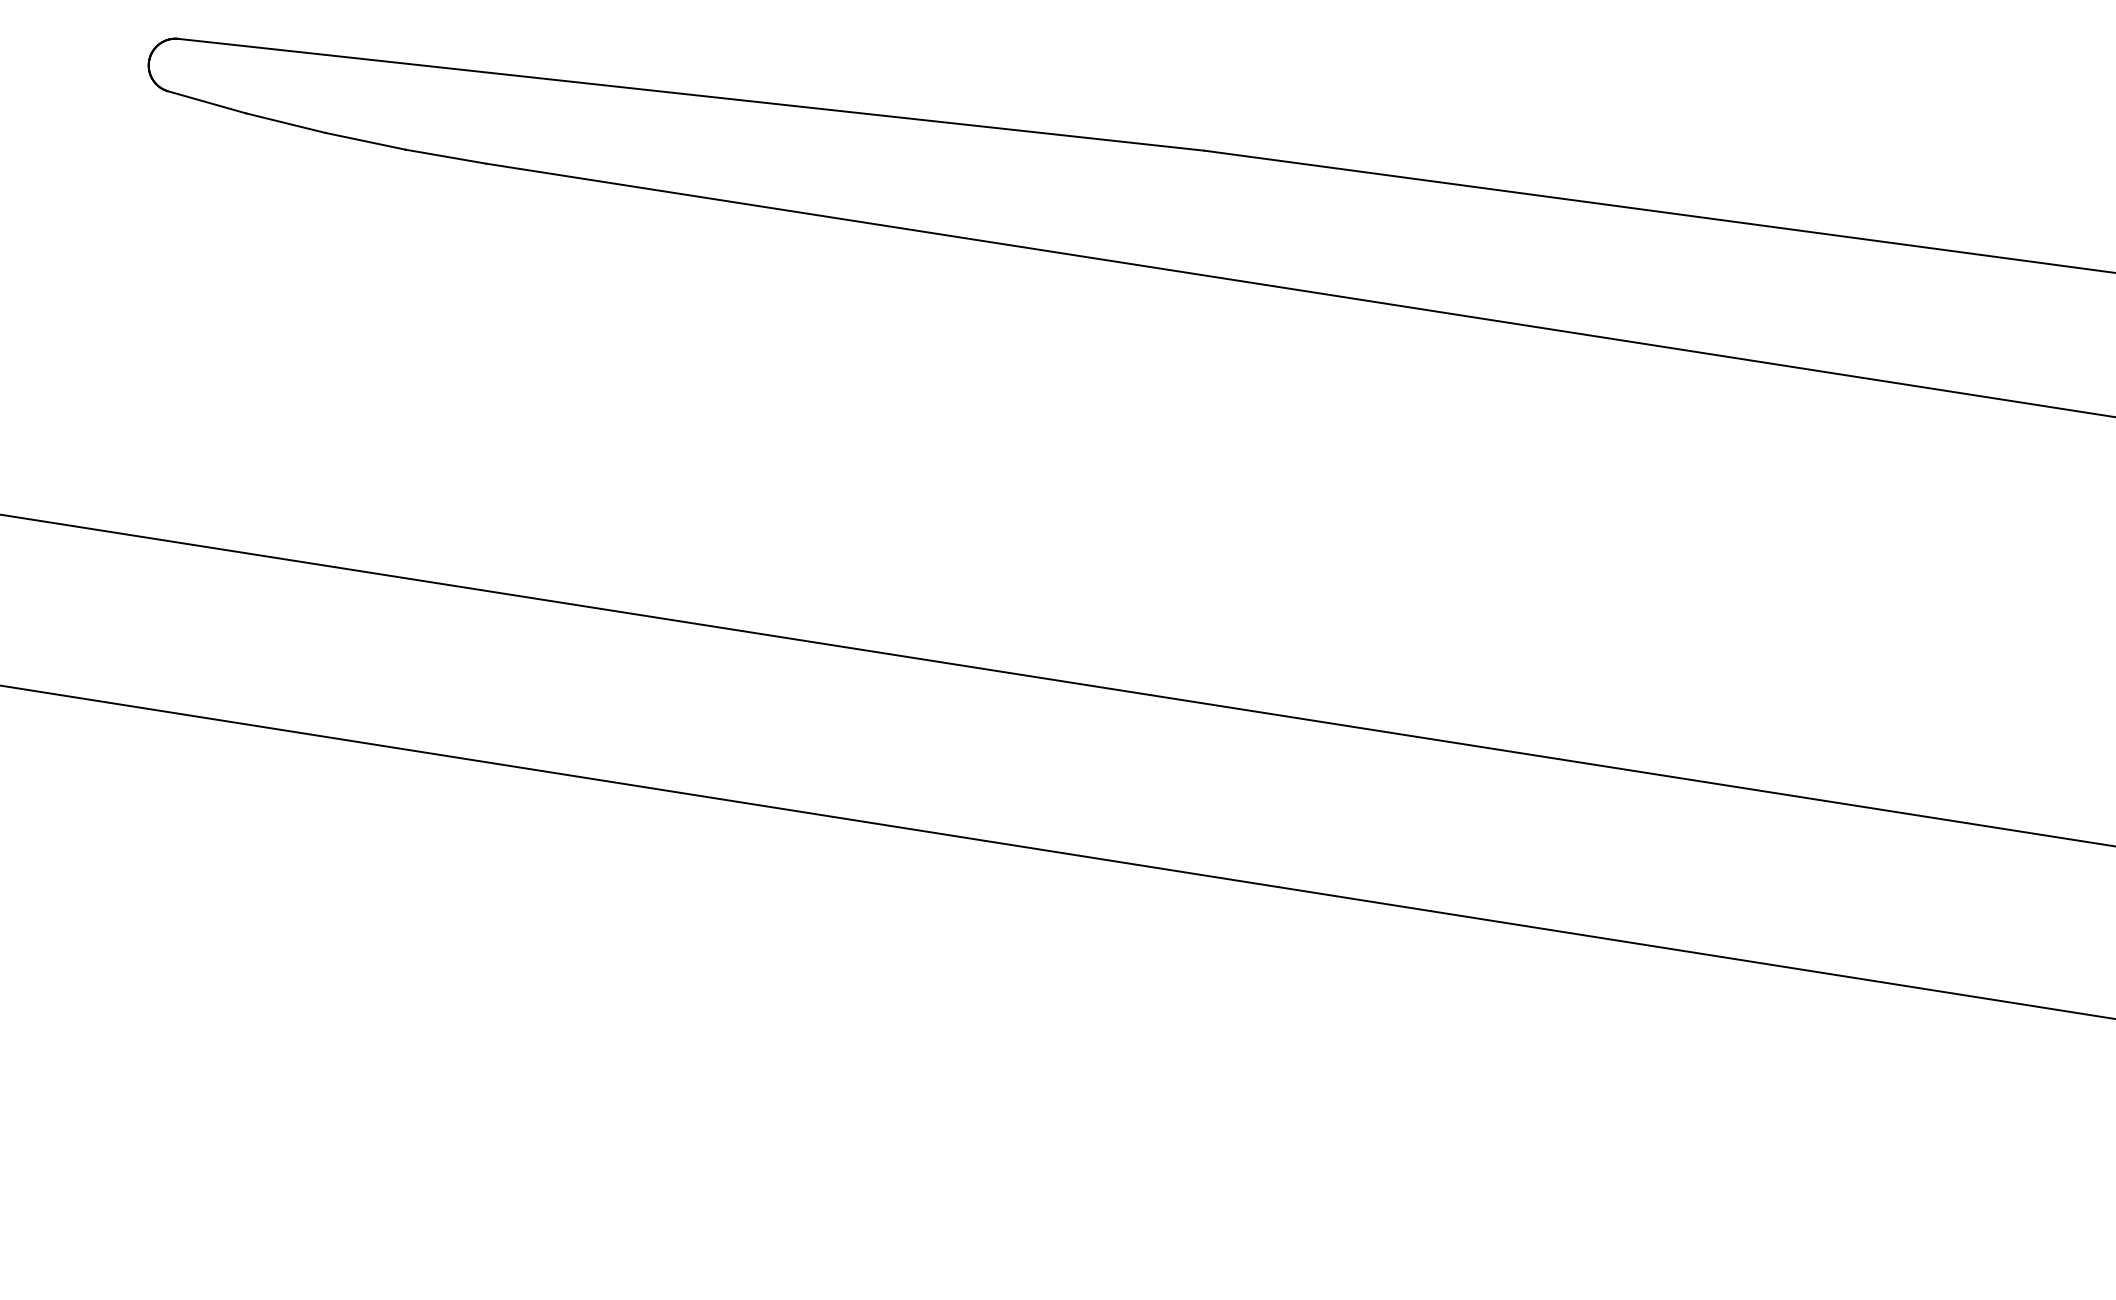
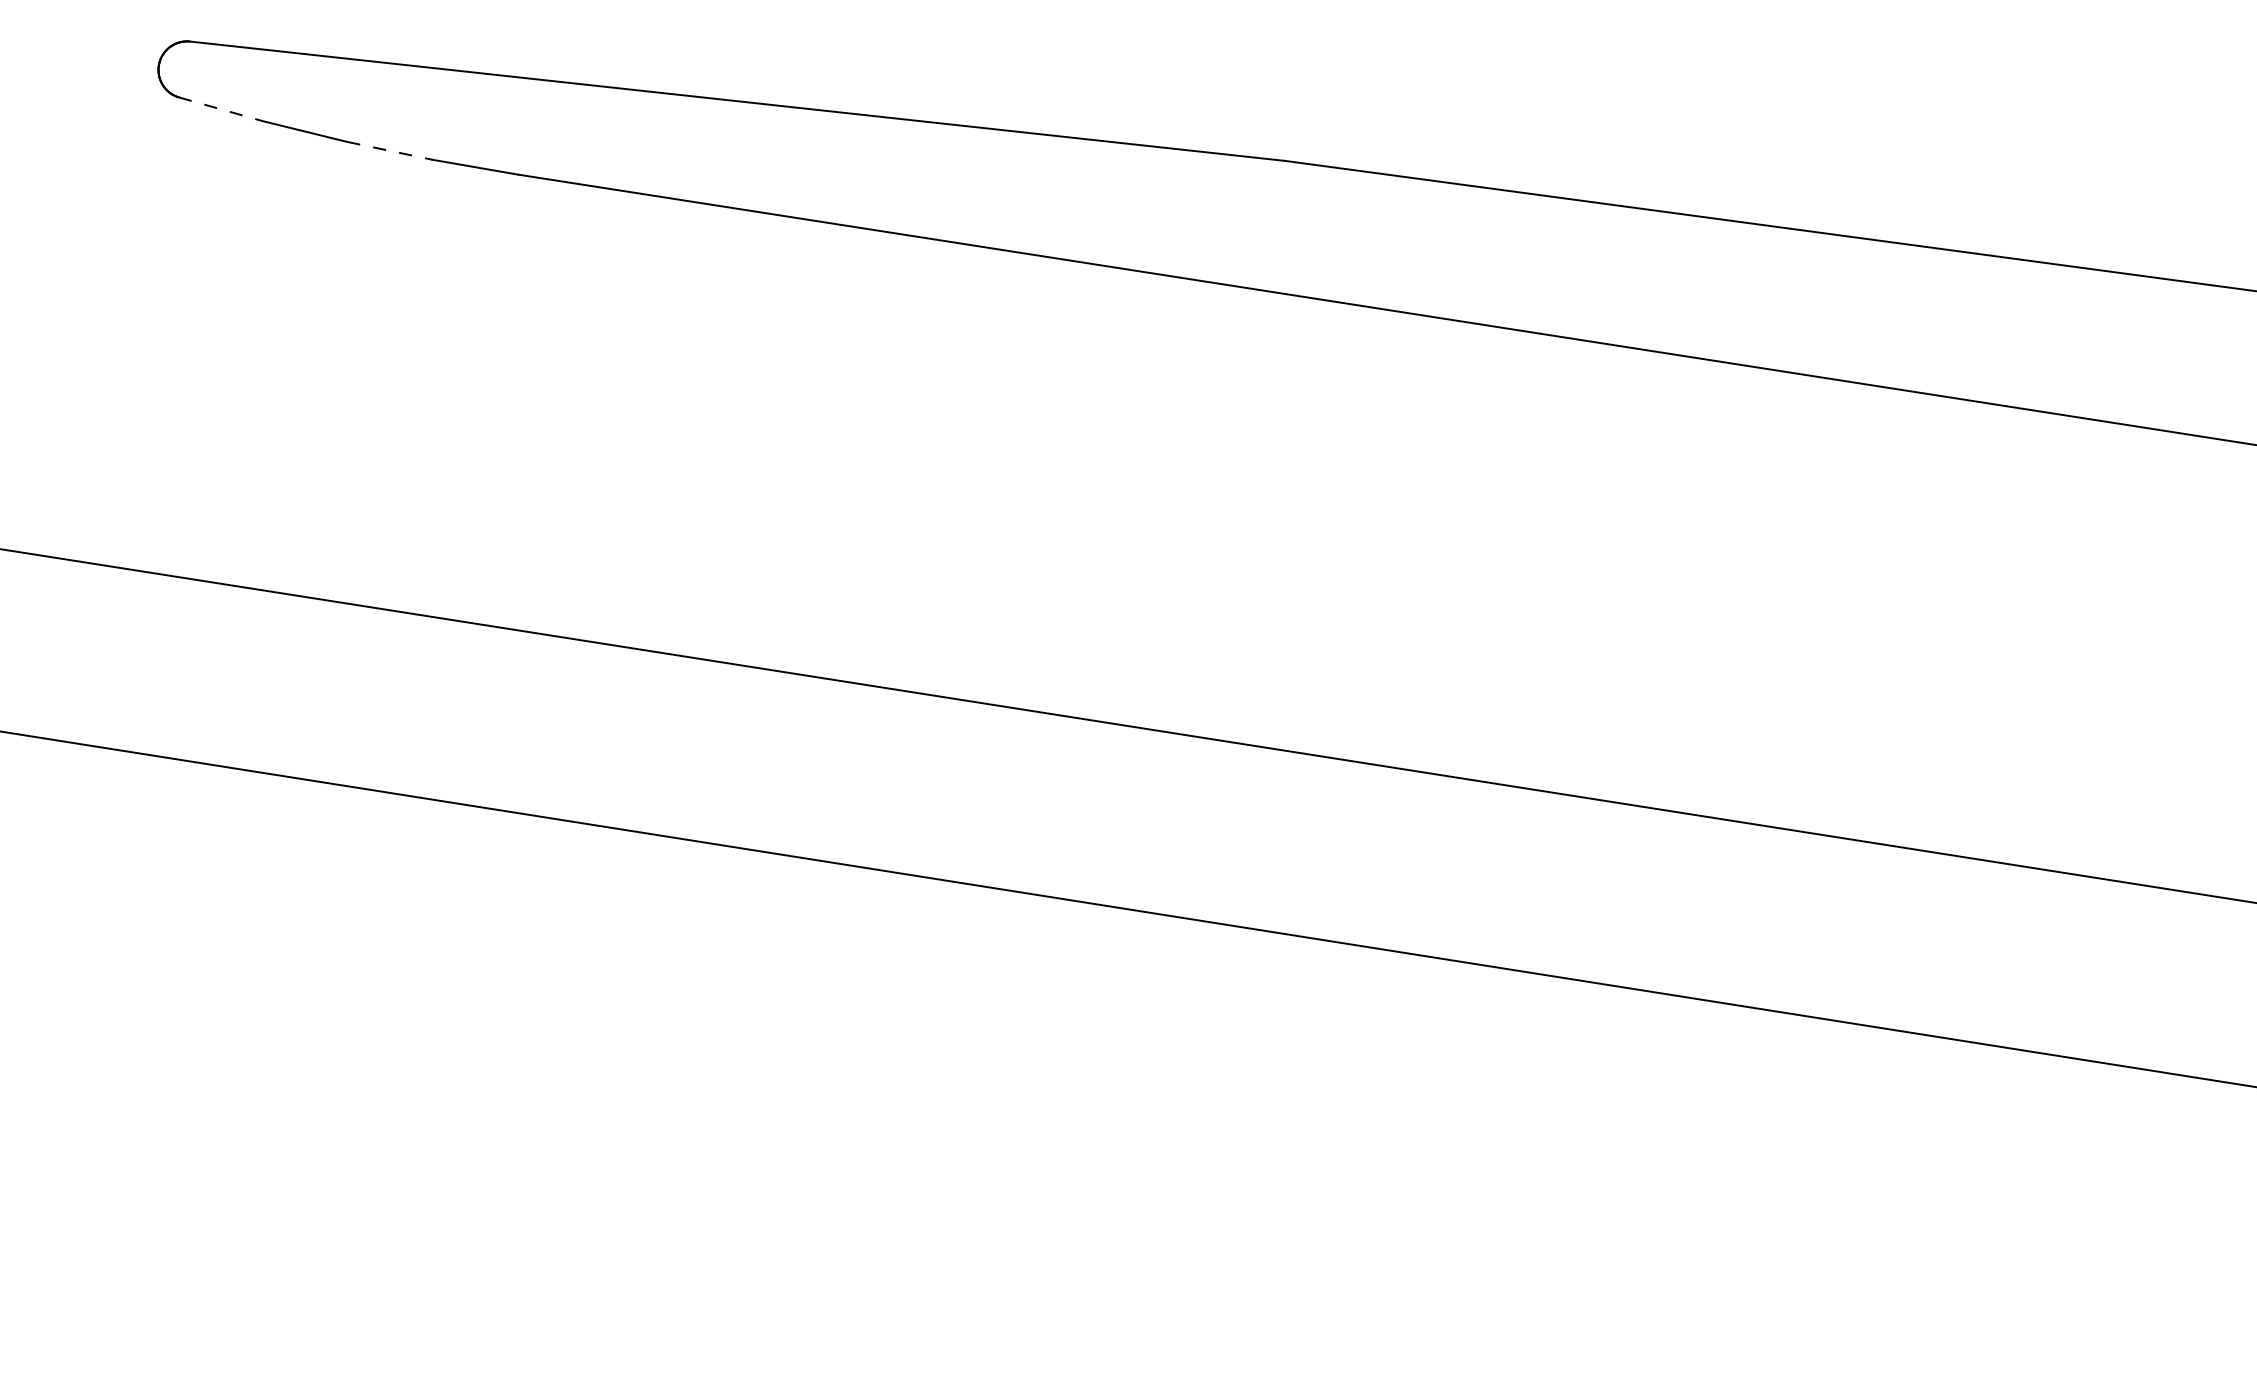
line: (206, 102) -> (220, 109), solid -> dashed
line: (365, 140) -> (389, 150), solid -> dashed

